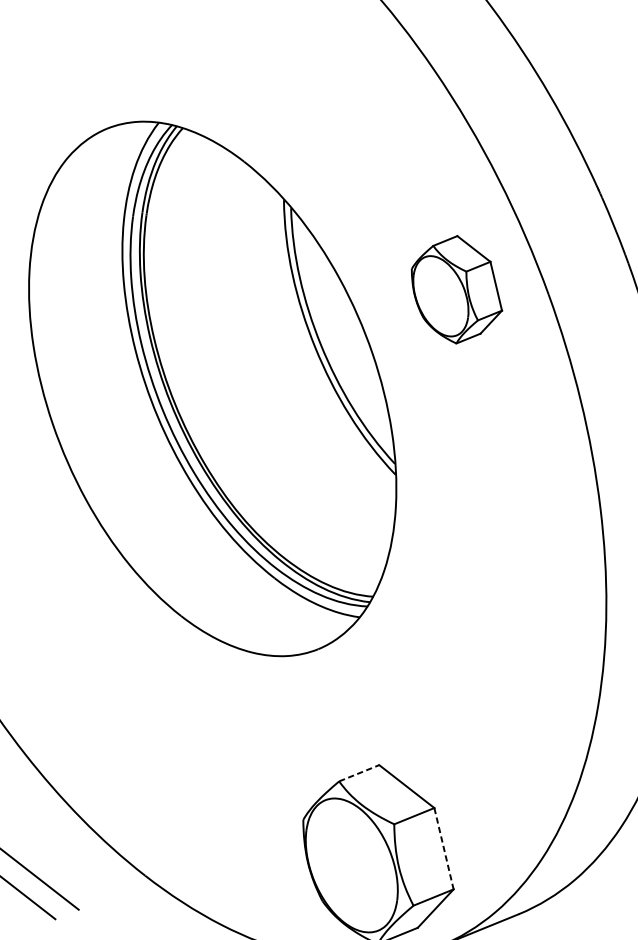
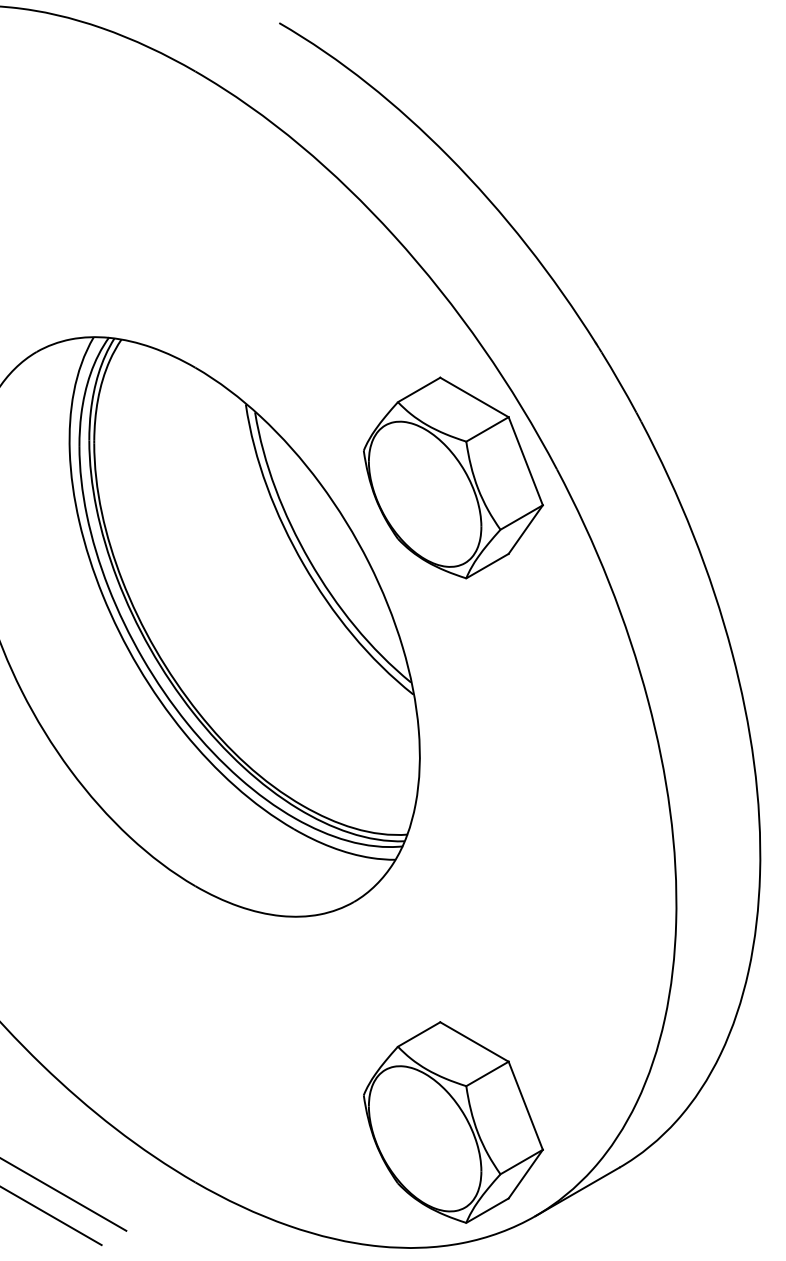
part: (457, 289) -> (453, 477), size x1.67
line: (359, 773) -> (419, 1034), dashed -> solid
line: (443, 849) -> (525, 1106), dashed -> solid

